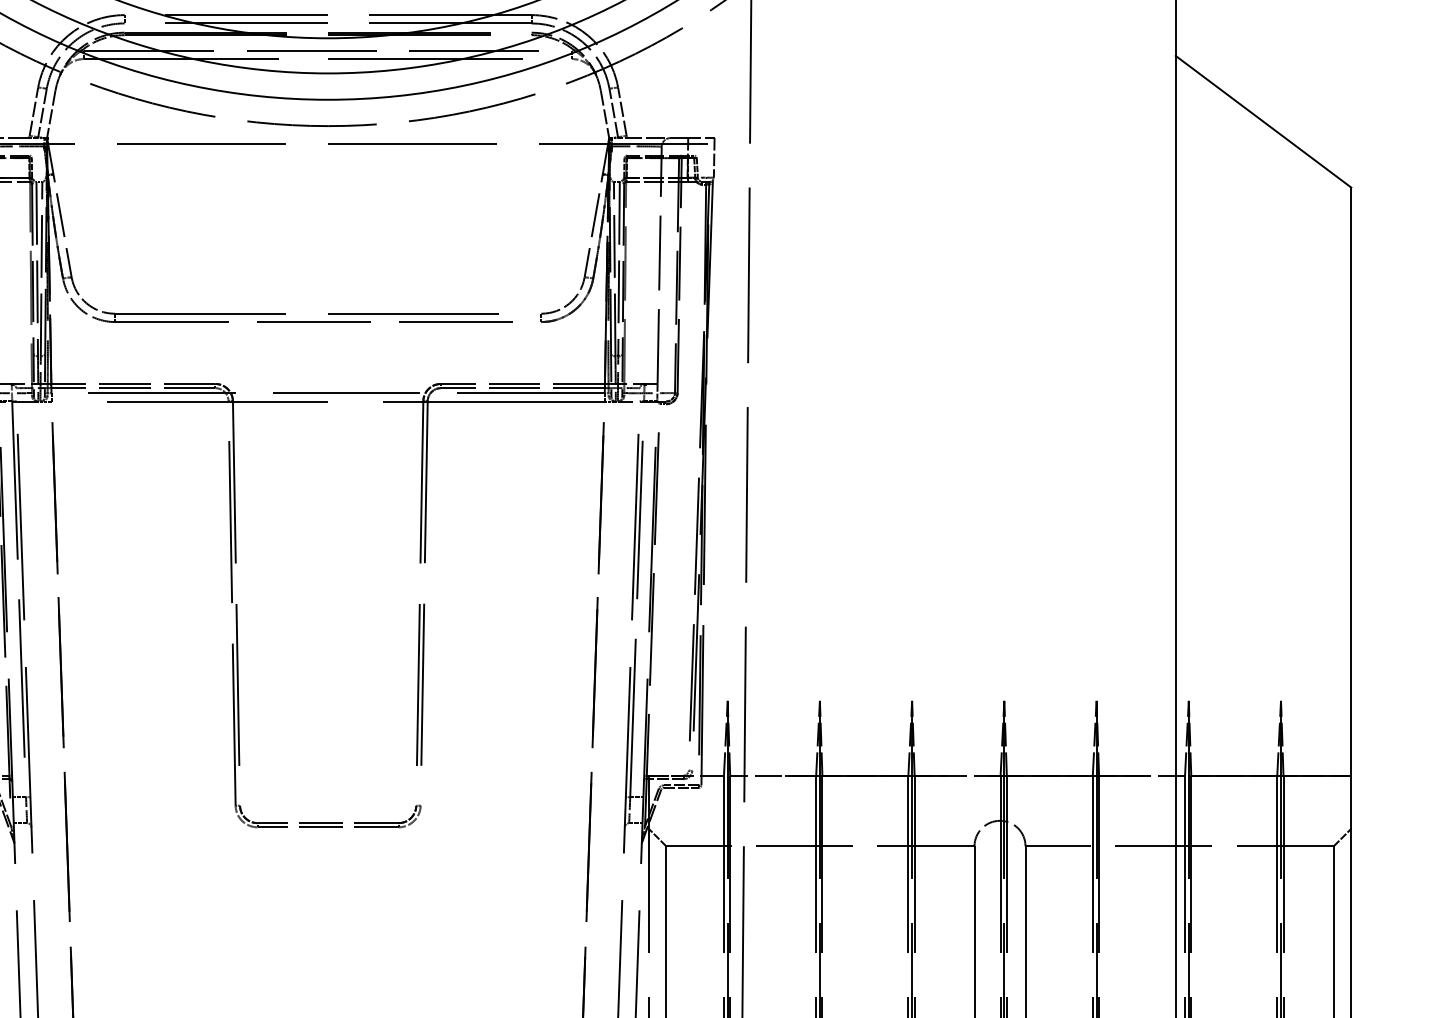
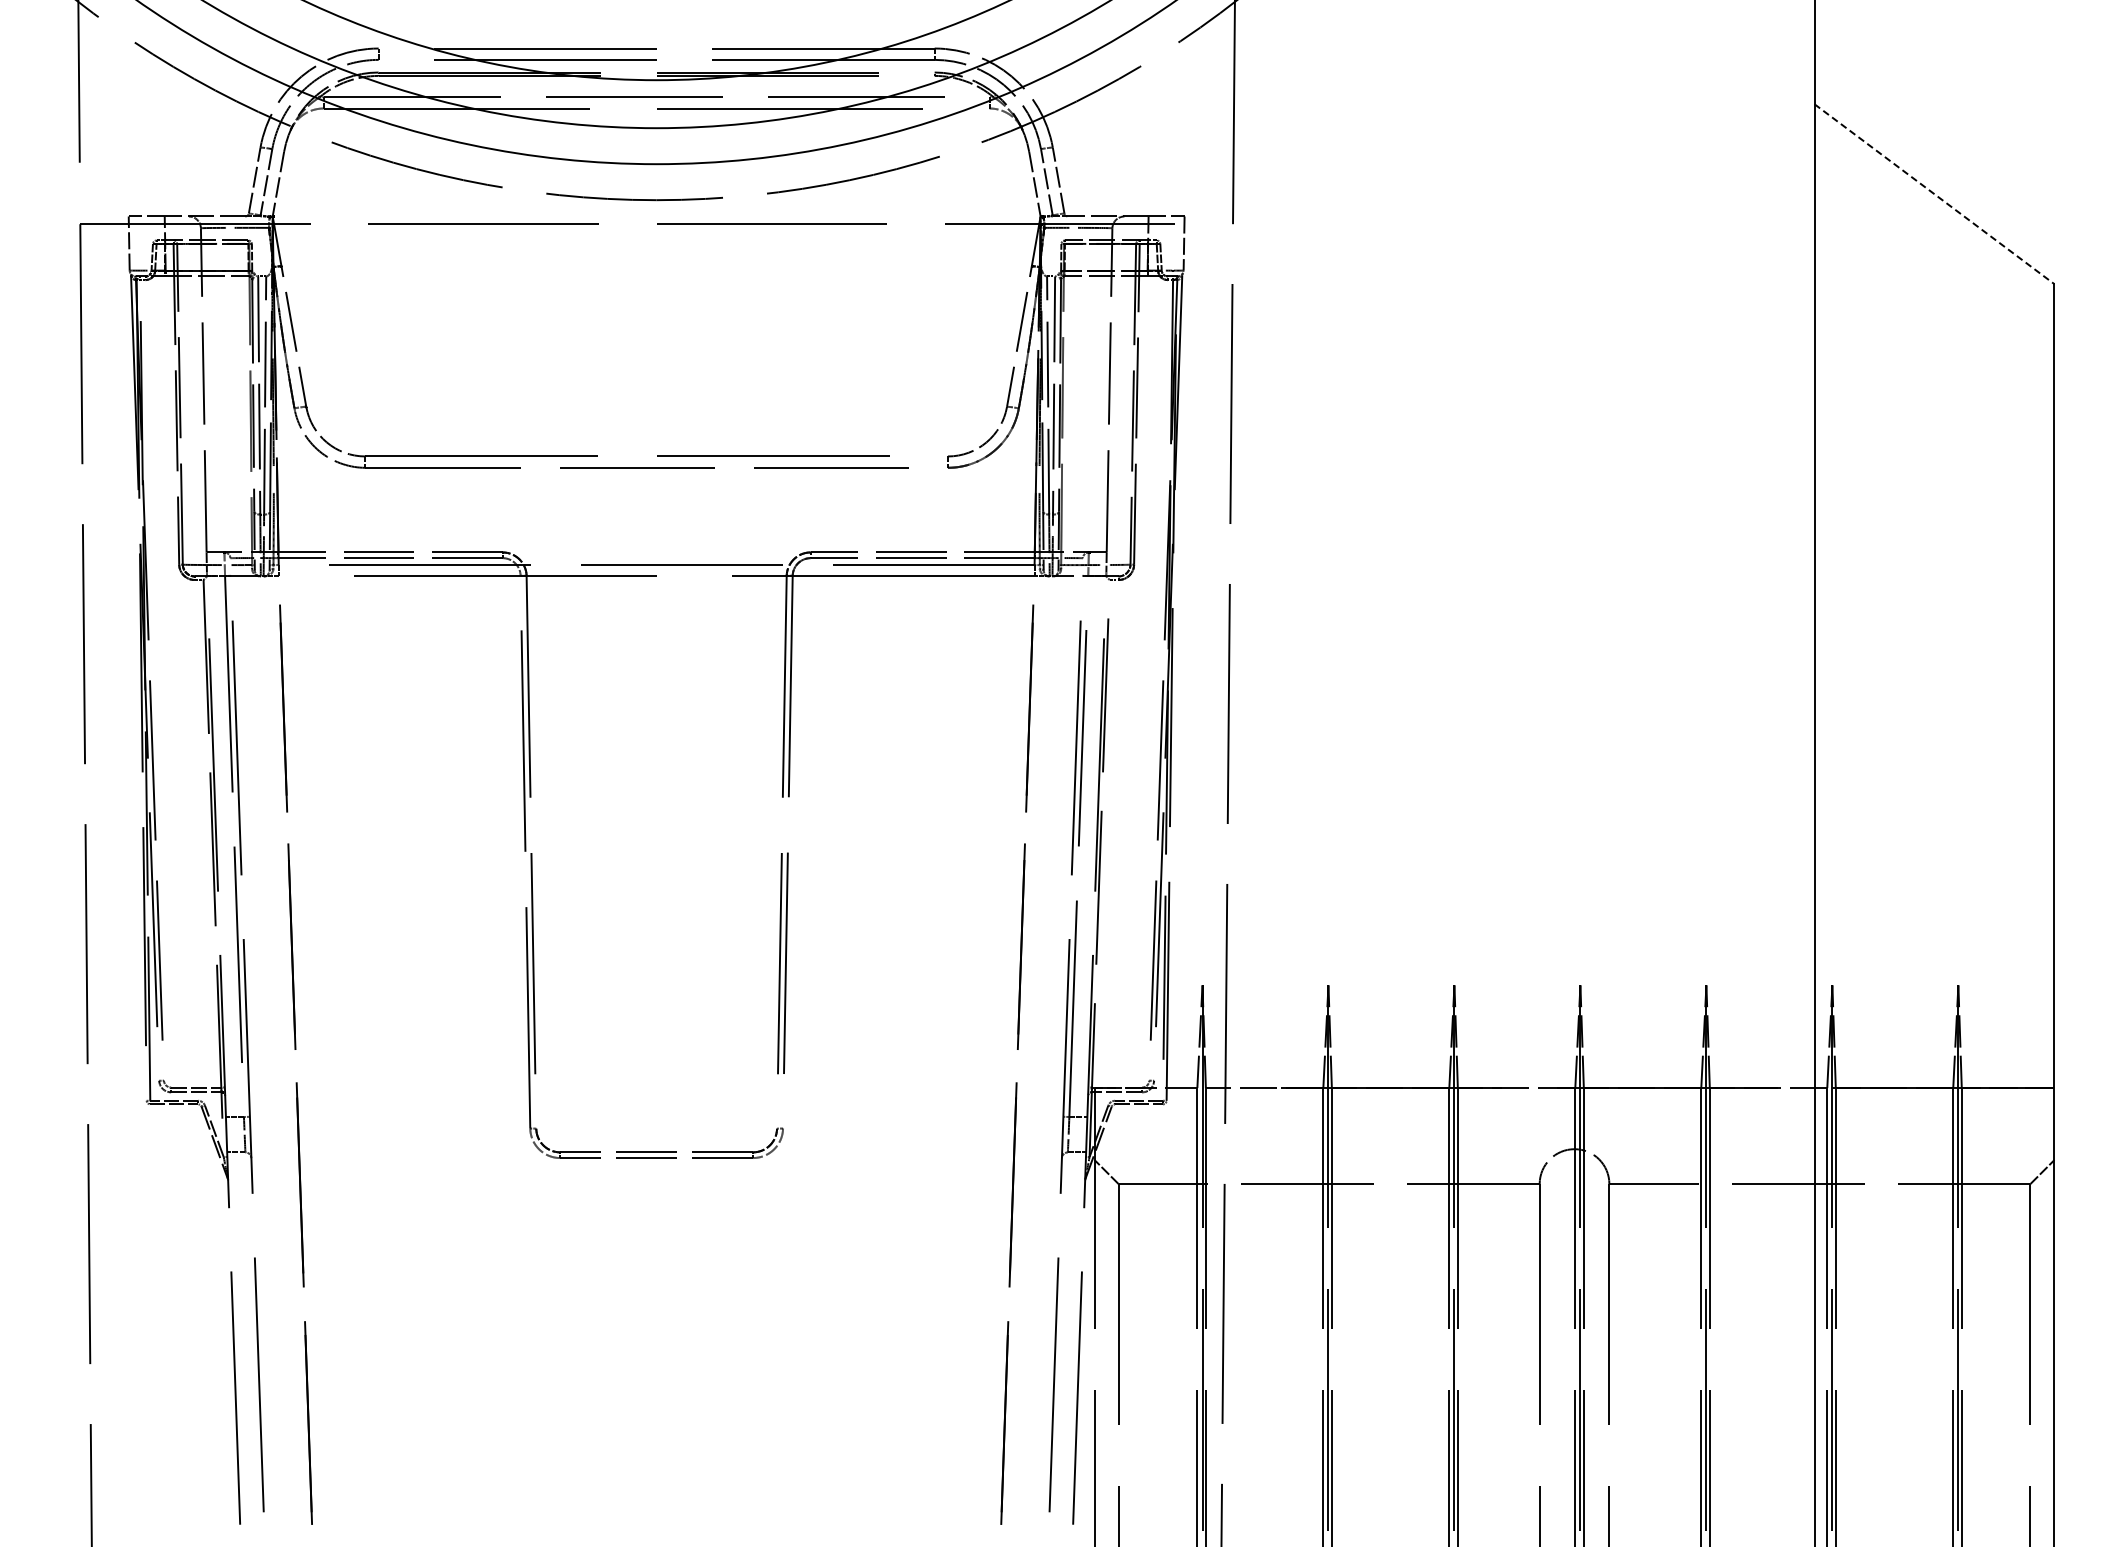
line: (1263, 121) -> (1934, 194), solid -> dashed

